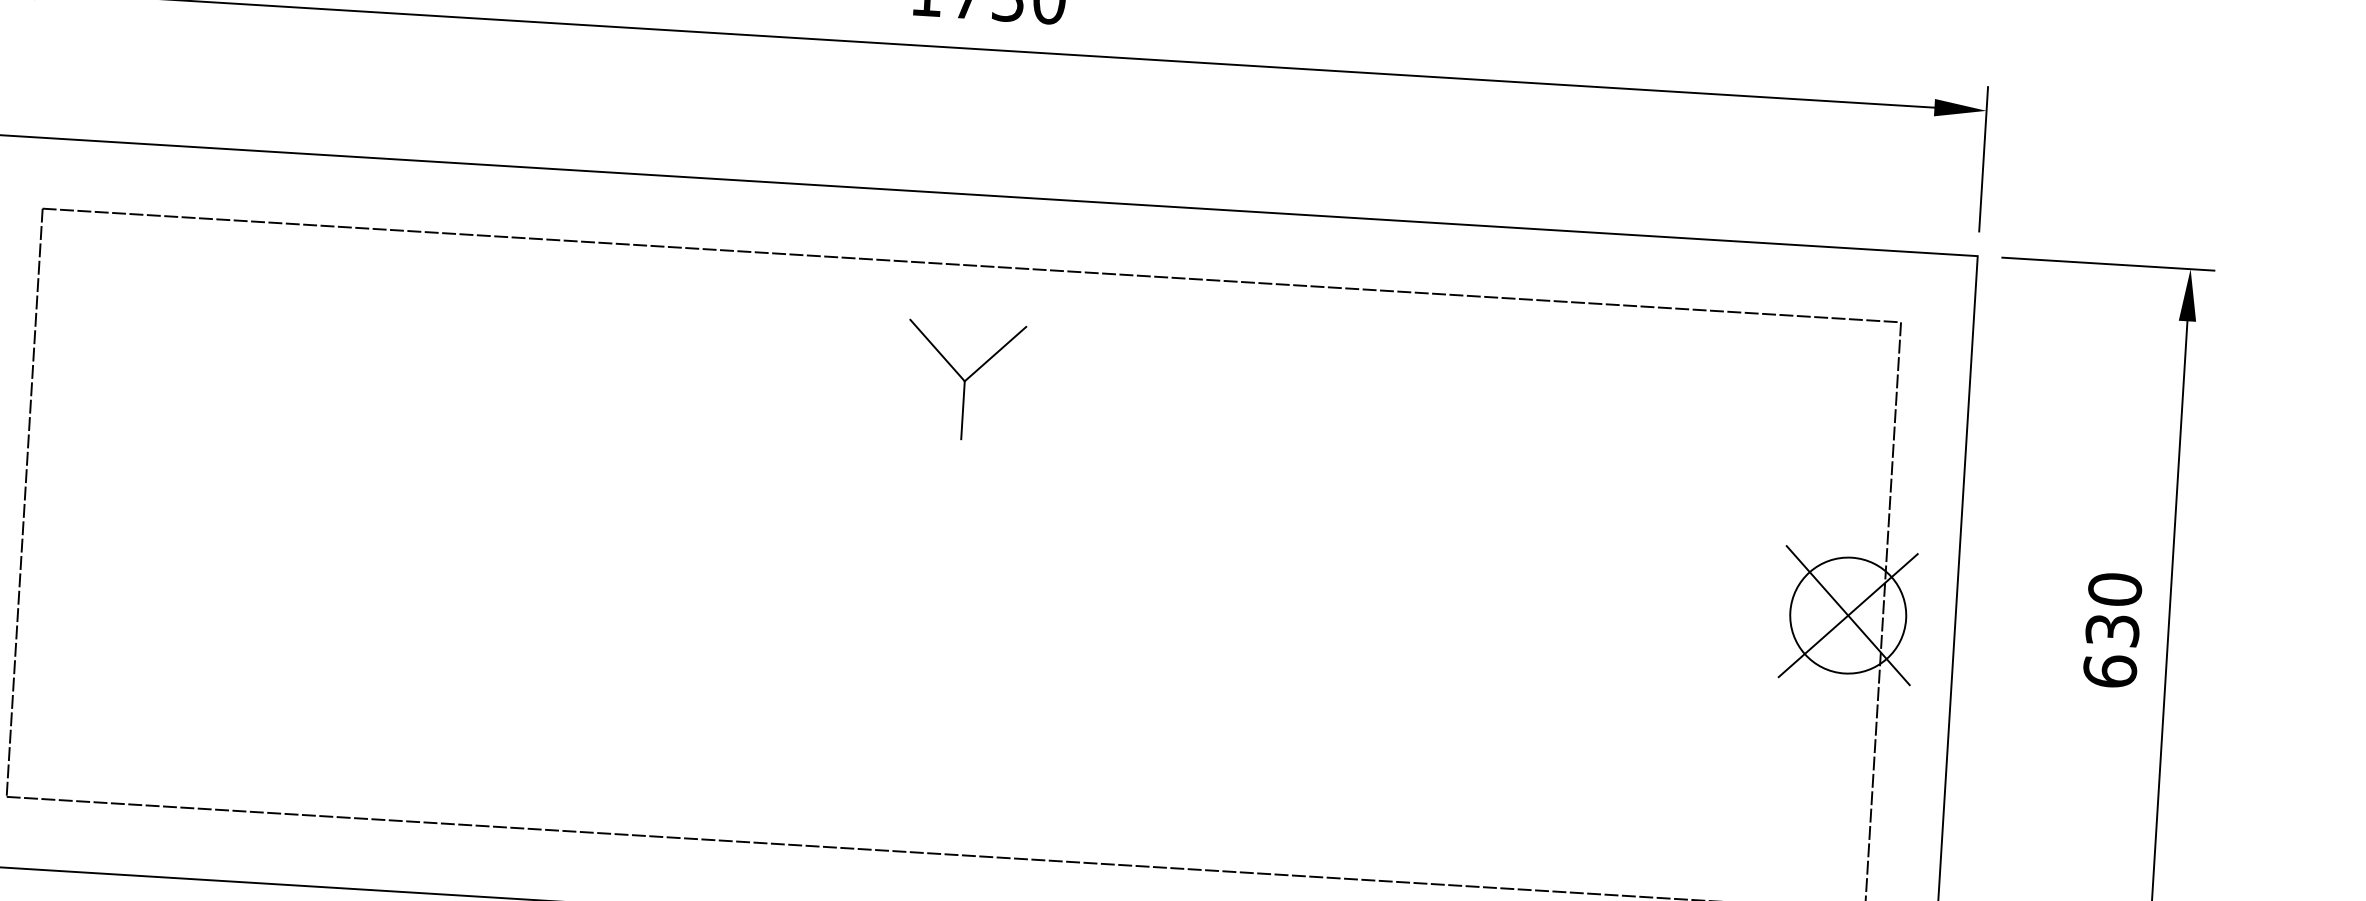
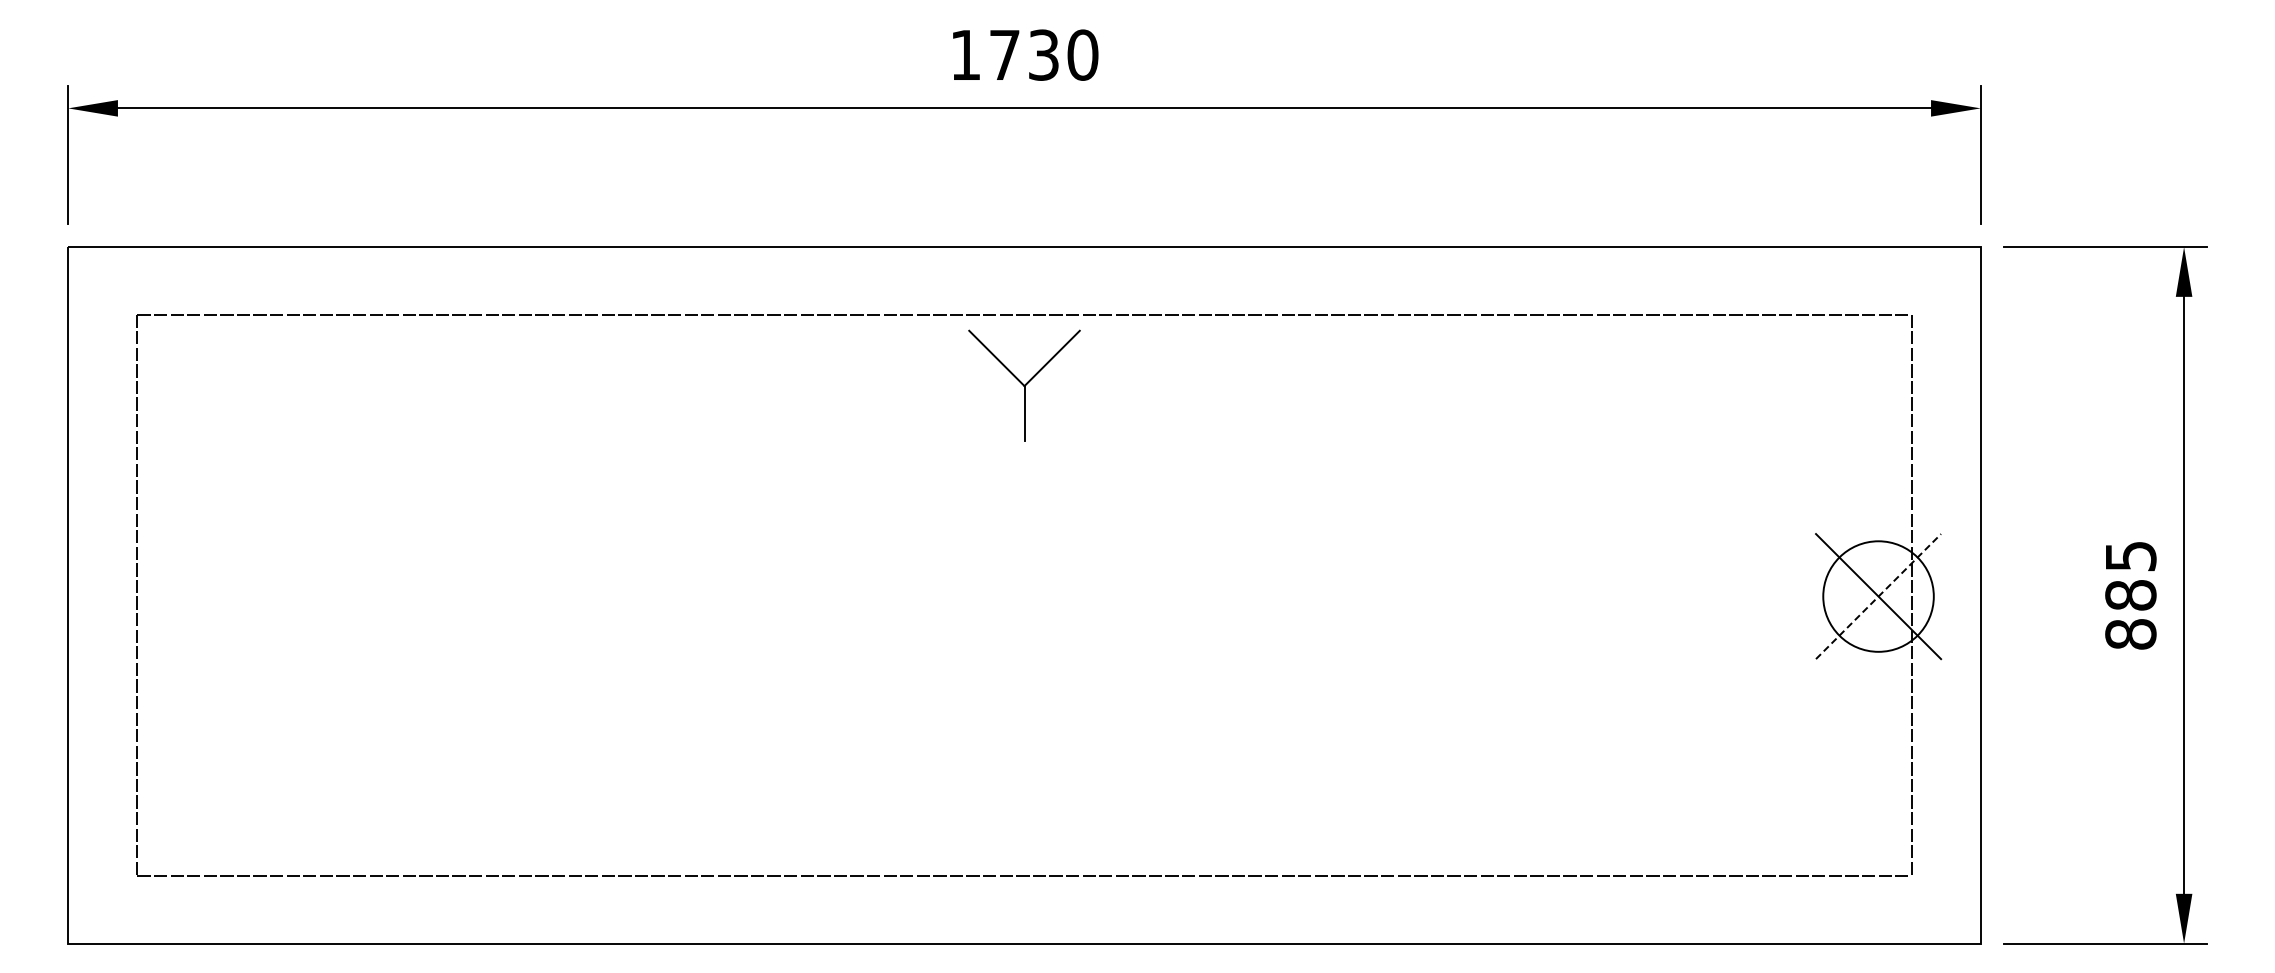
part: (964, 380) -> (1024, 385), moved
line: (1848, 615) -> (1878, 596), solid -> dashed
text: (2112, 629) -> (2130, 594), 630 -> 885

